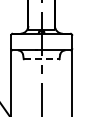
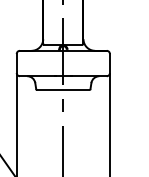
line: (42, 59) -> (64, 90), dashed -> solid

